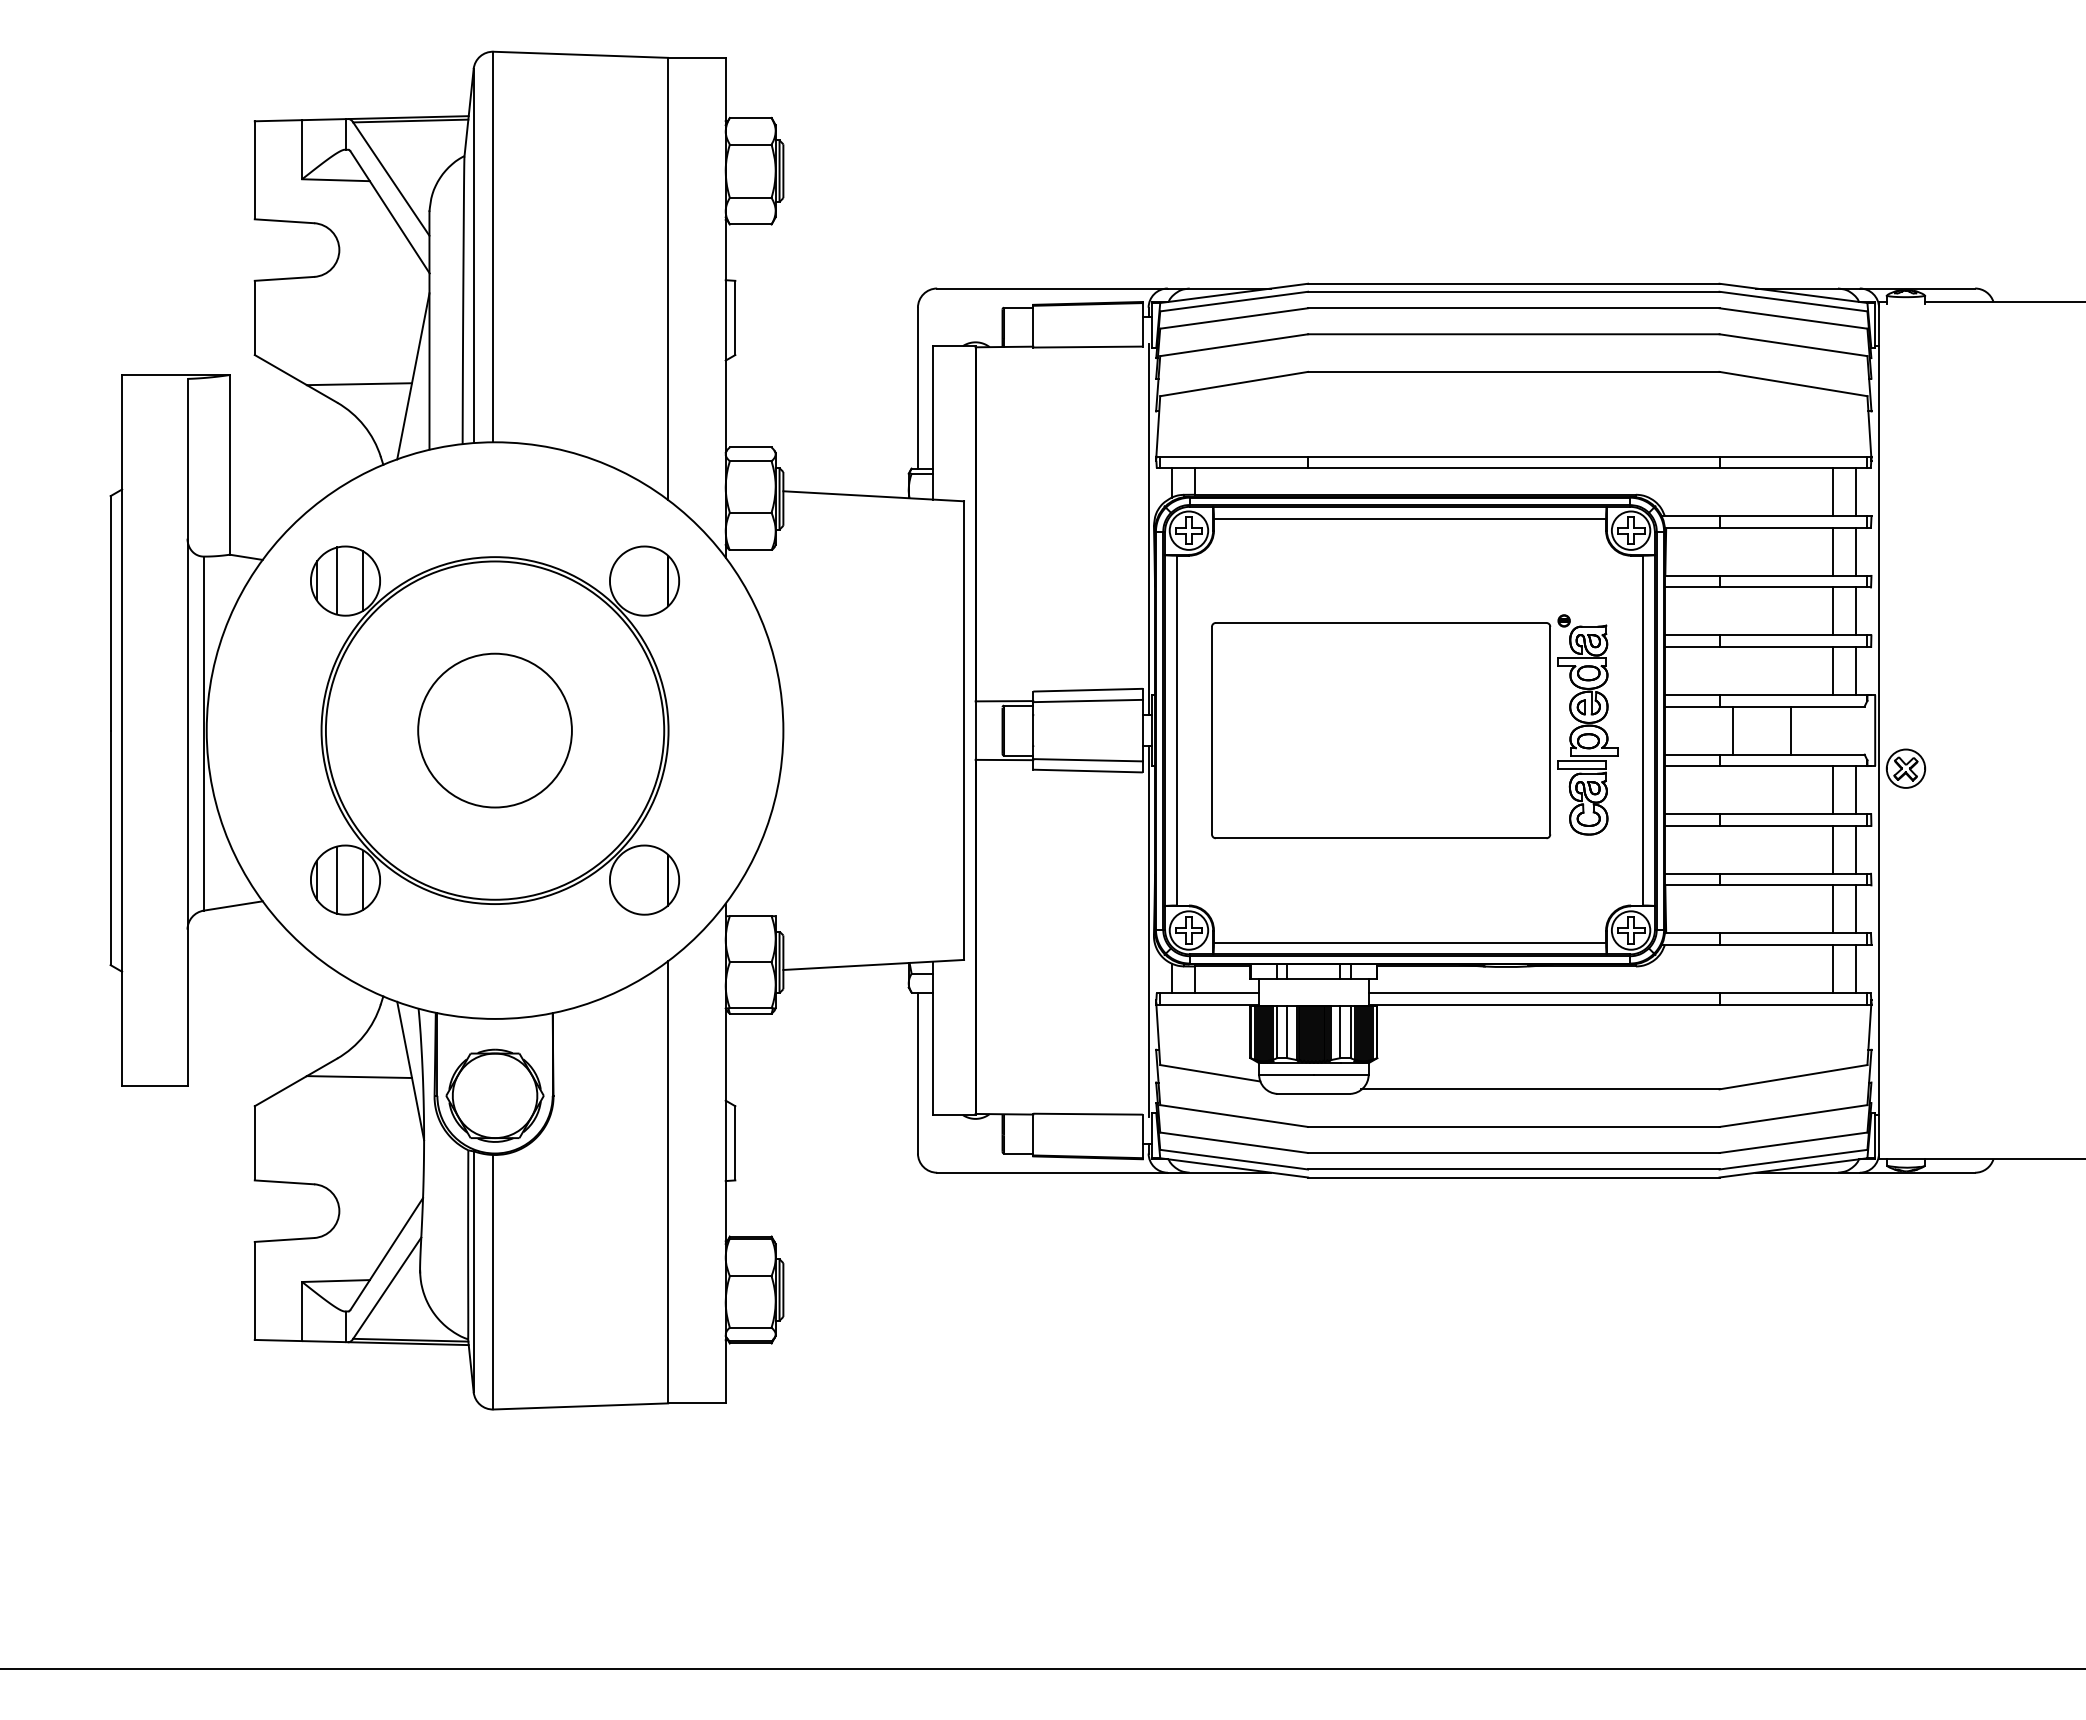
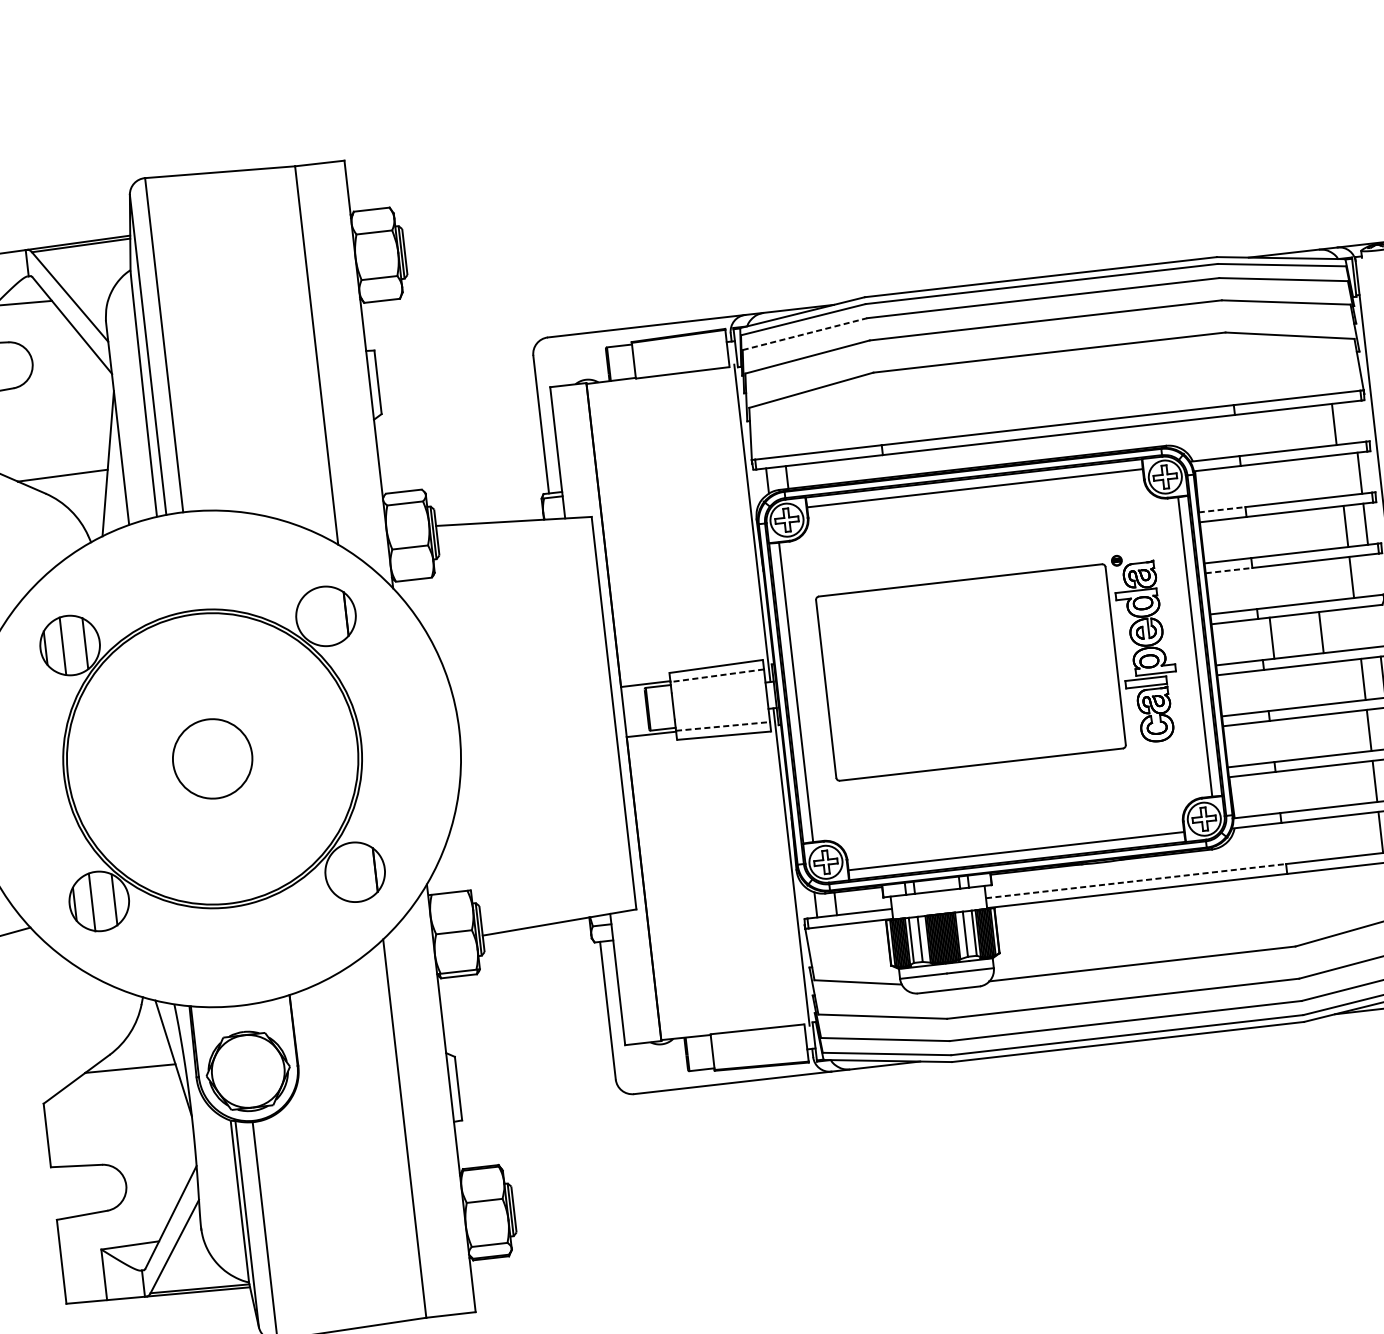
line: (1234, 318) -> (805, 334), solid -> dashed
line: (1855, 492) -> (1353, 422), removed
line: (1832, 551) -> (1339, 475), removed
line: (1692, 575) -> (1222, 509), solid -> dashed
line: (1692, 647) -> (1229, 571), solid -> dashed
line: (1855, 671) -> (1371, 575), removed
line: (1088, 701) -> (717, 676), solid -> dashed
circle: (494, 730) -> (212, 758), size x0.6
line: (1088, 760) -> (723, 726), solid -> dashed
line: (1544, 993) -> (1136, 881), solid -> dashed

